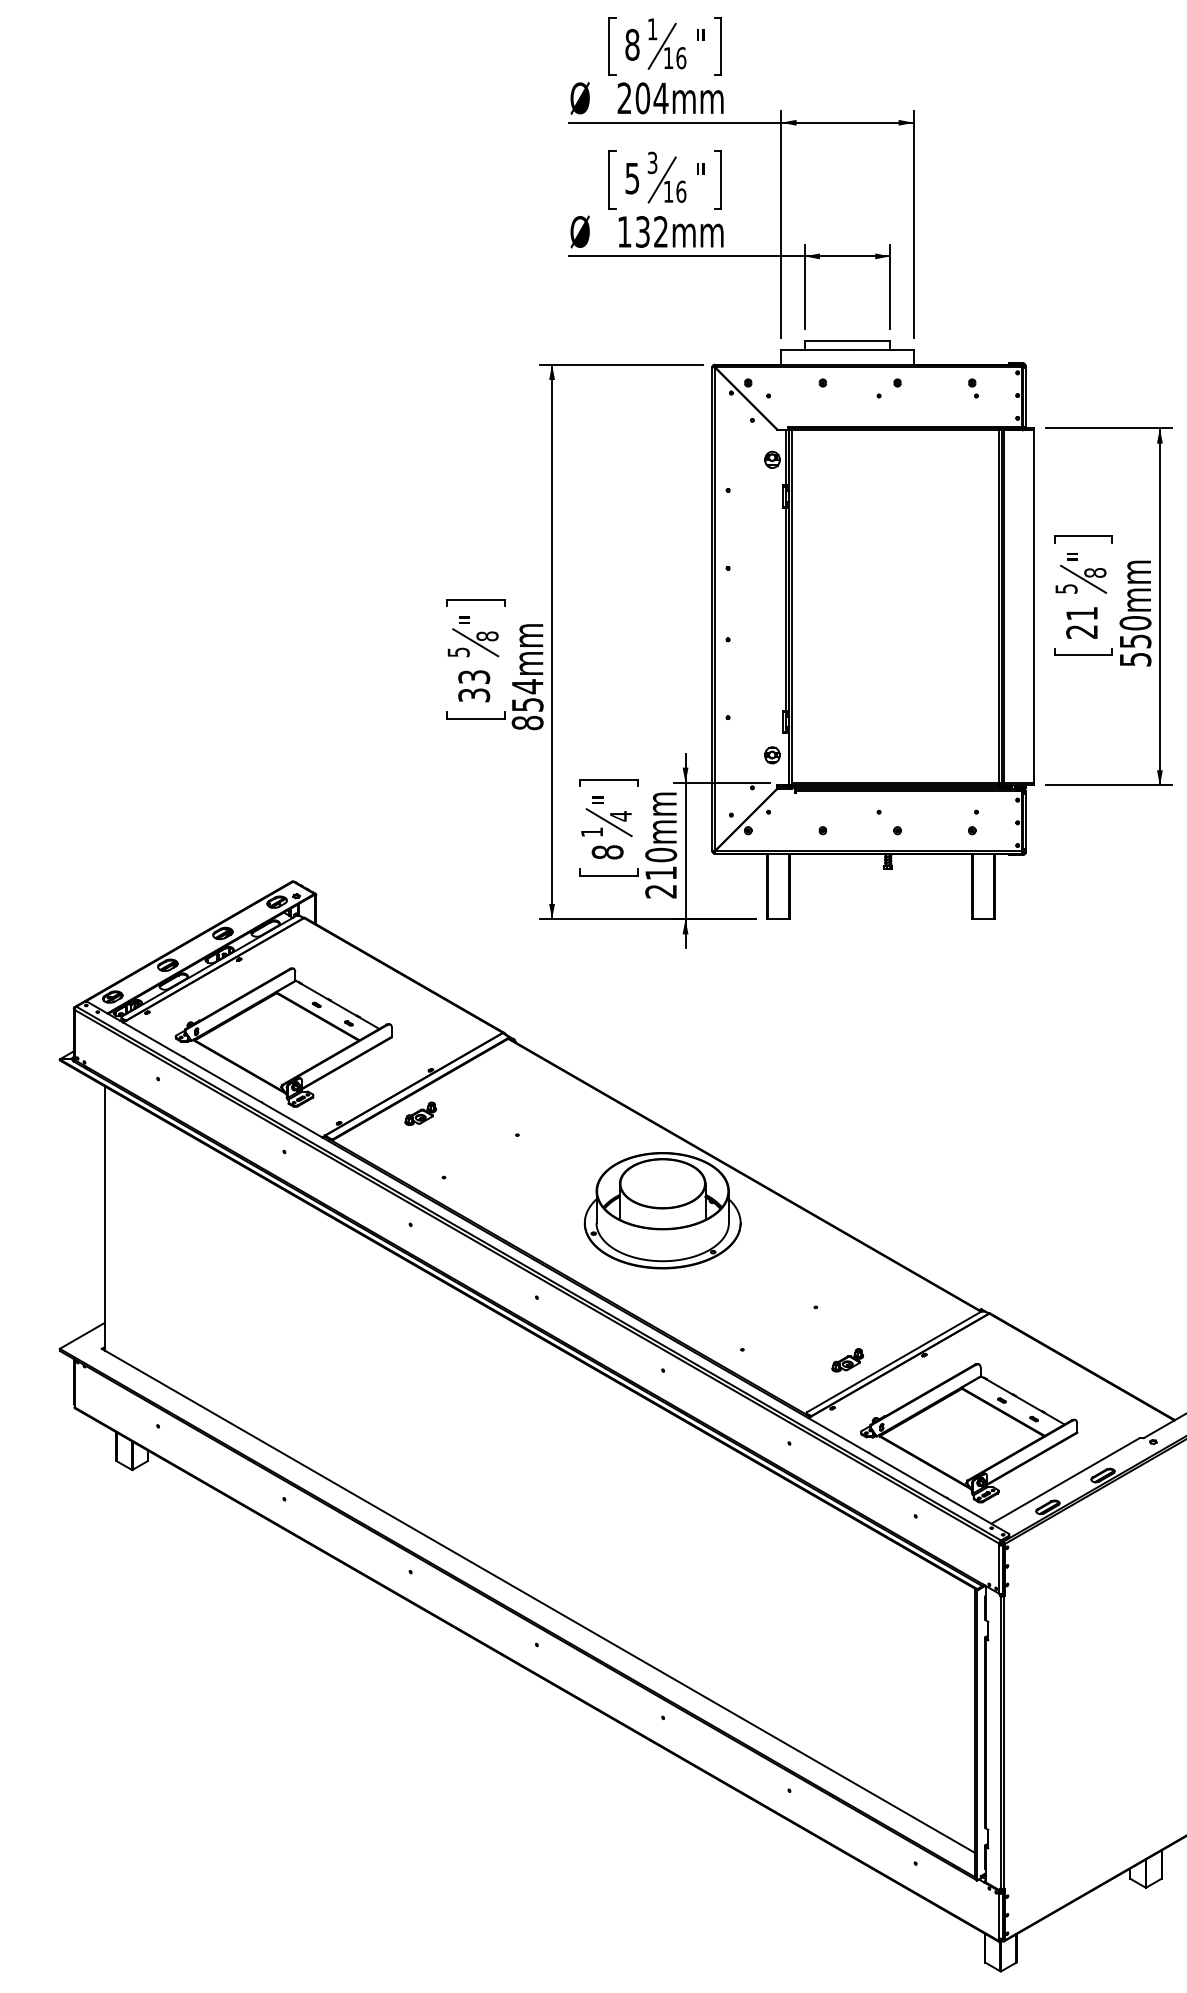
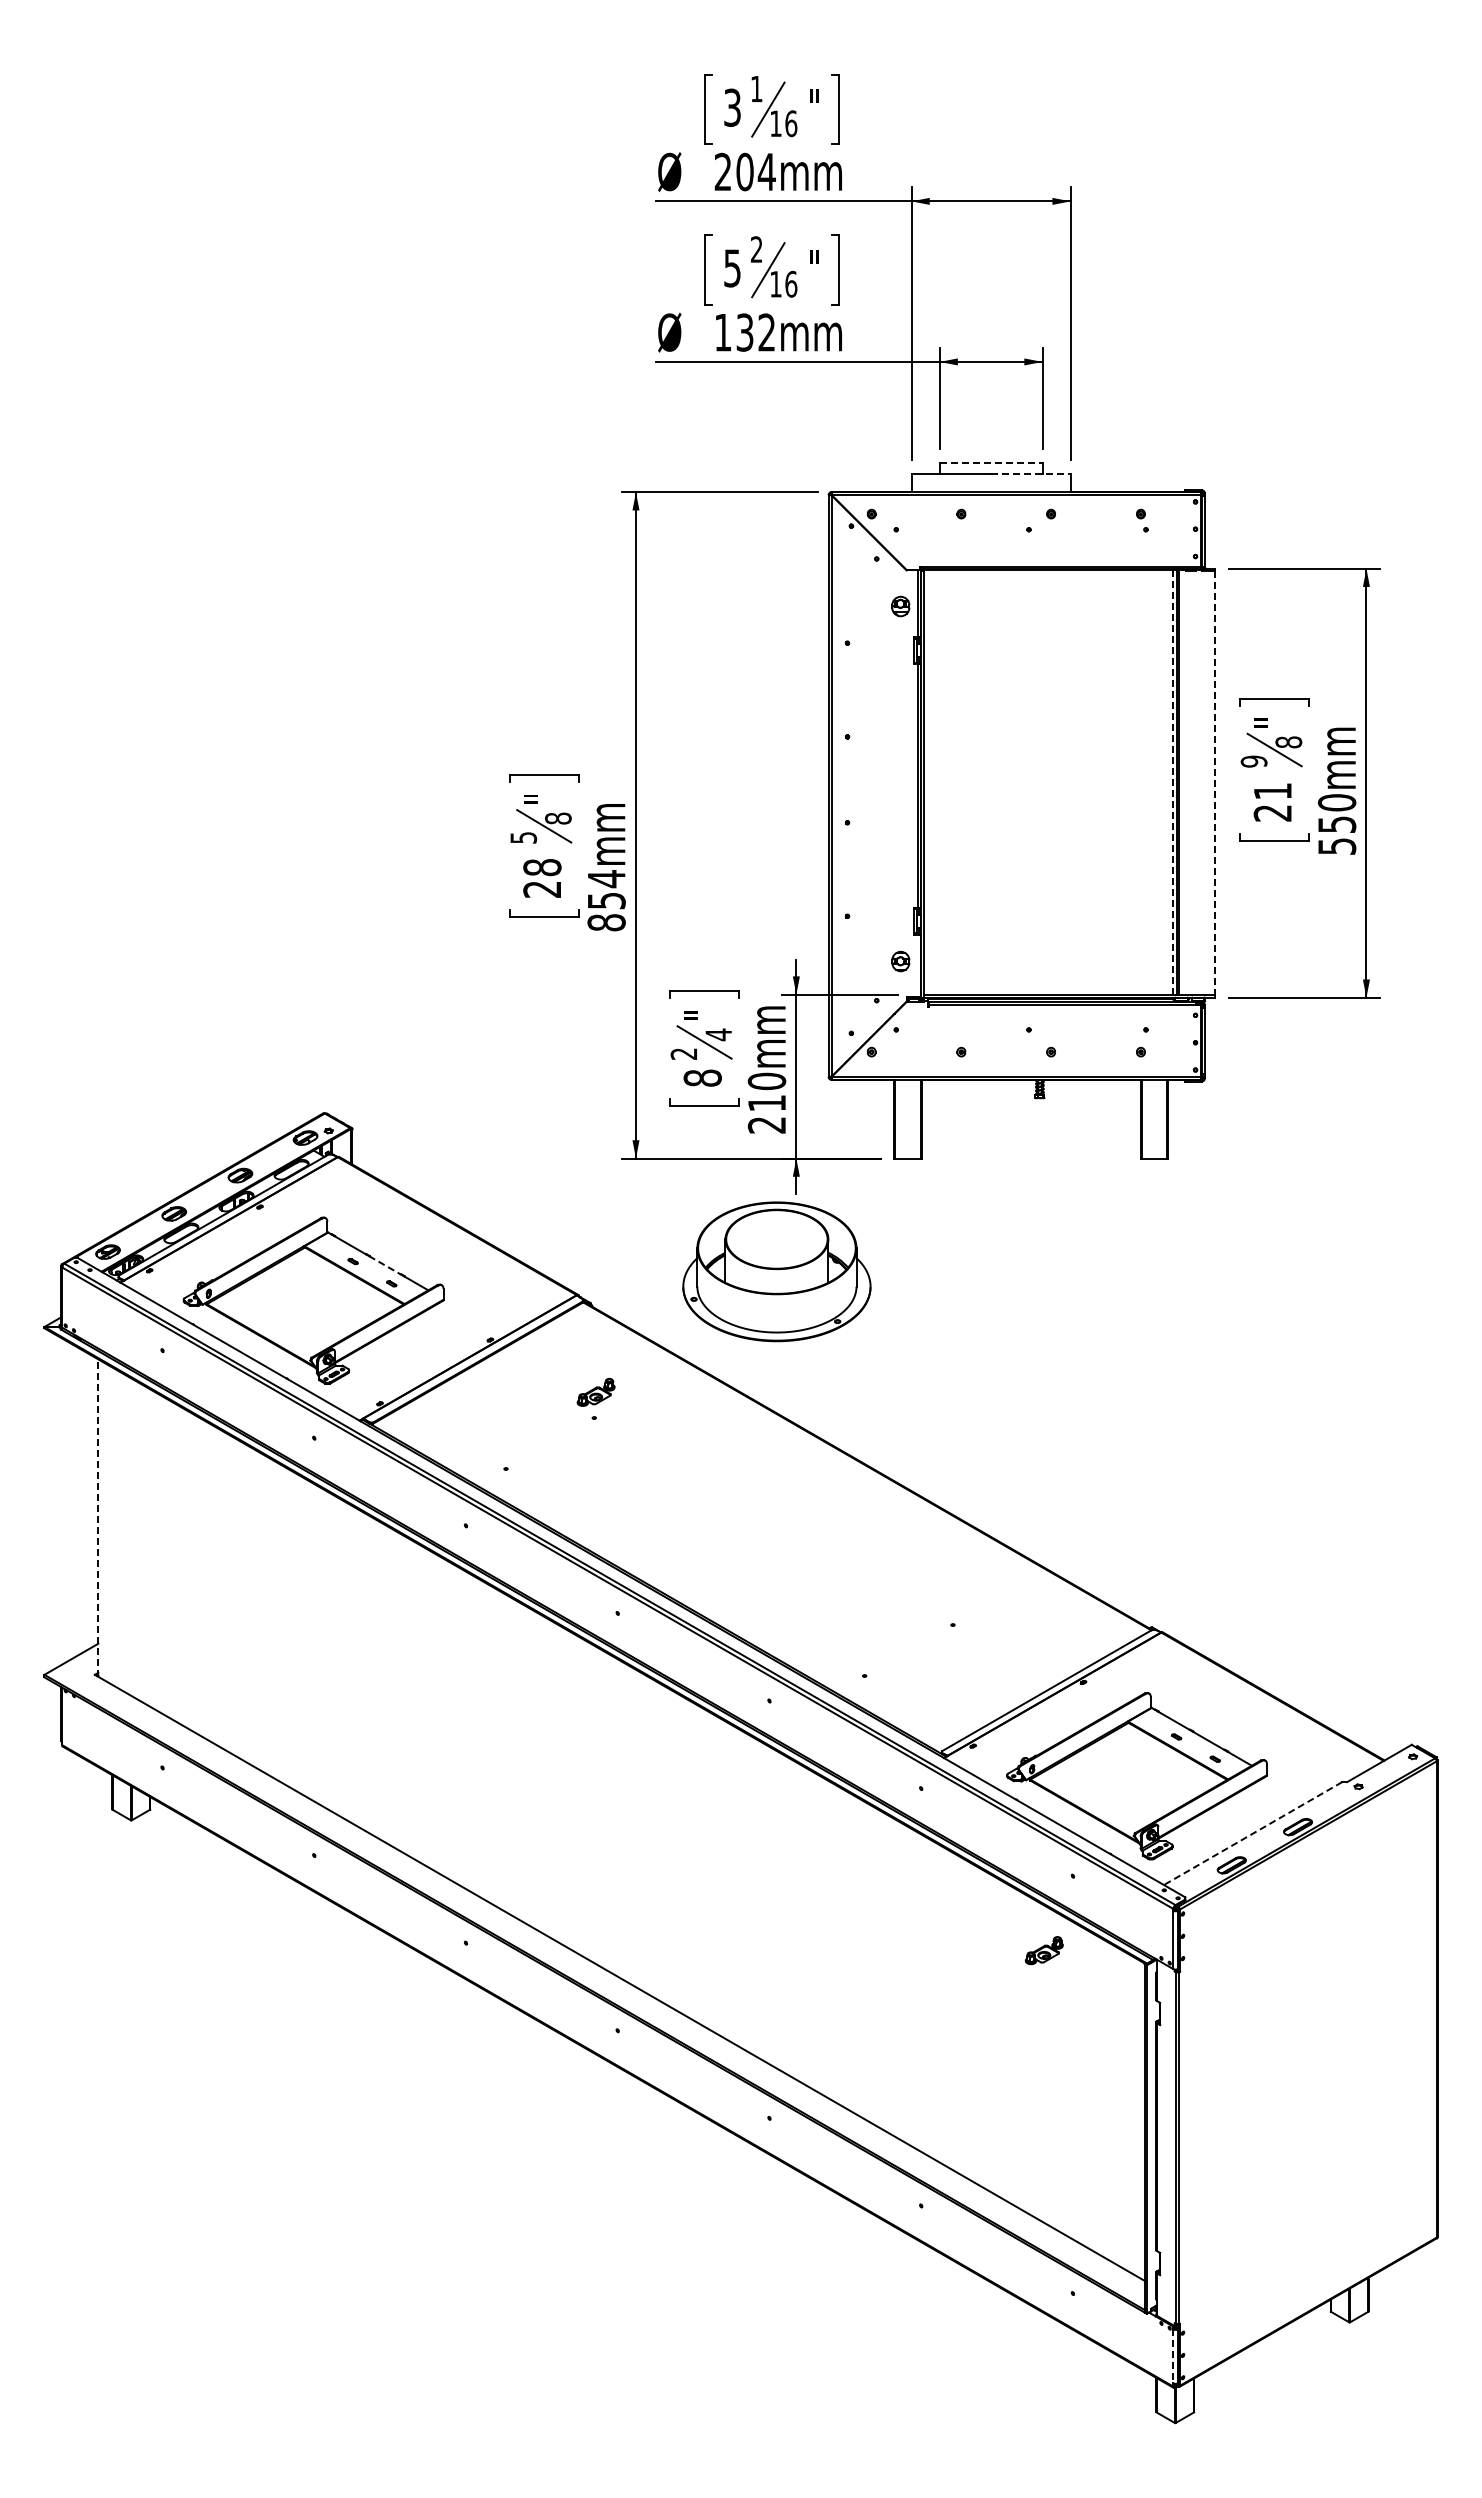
text: (632, 44) -> (732, 107), 8 -> 3
text: (652, 162) -> (756, 249), 3 -> 2
line: (847, 340) -> (991, 463), solid -> dashed
line: (880, 350) -> (1030, 474), solid -> dashed
text: (1065, 588) -> (1253, 761), 5 -> 9
line: (998, 605) -> (1172, 781), solid -> dashed
line: (1034, 606) -> (1215, 782), solid -> dashed
text: (474, 686) -> (542, 878), 33 -> 28
text: (591, 831) -> (683, 1053), 1 -> 2
line: (343, 1008) -> (385, 1265), solid -> dashed
part: (420, 1113) -> (595, 1391), moved
part: (662, 1210) -> (776, 1271), moved
line: (104, 1218) -> (98, 1518), solid -> dashed
part: (847, 1360) -> (1043, 1950), moved
line: (1065, 1480) -> (1253, 1833), solid -> dashed
line: (999, 1916) -> (1173, 2356), solid -> dashed

